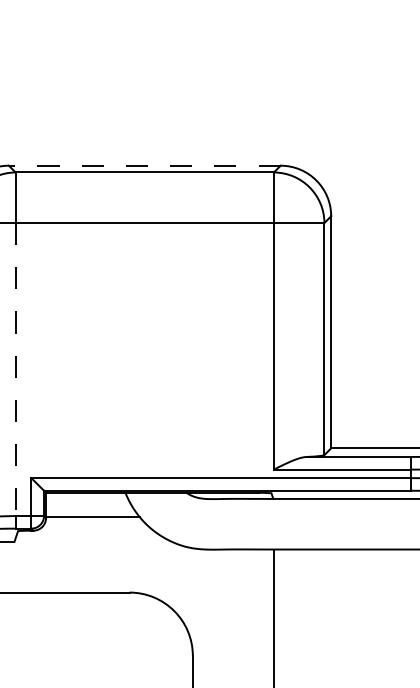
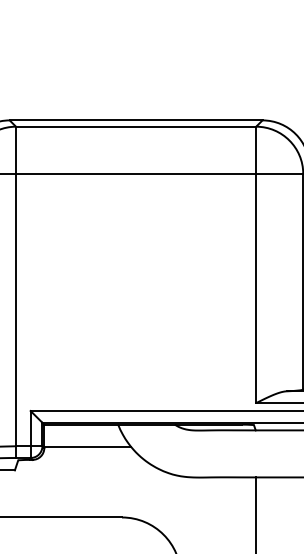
line: (144, 165) -> (135, 120), dashed -> solid
line: (15, 369) -> (15, 309), dashed -> solid

